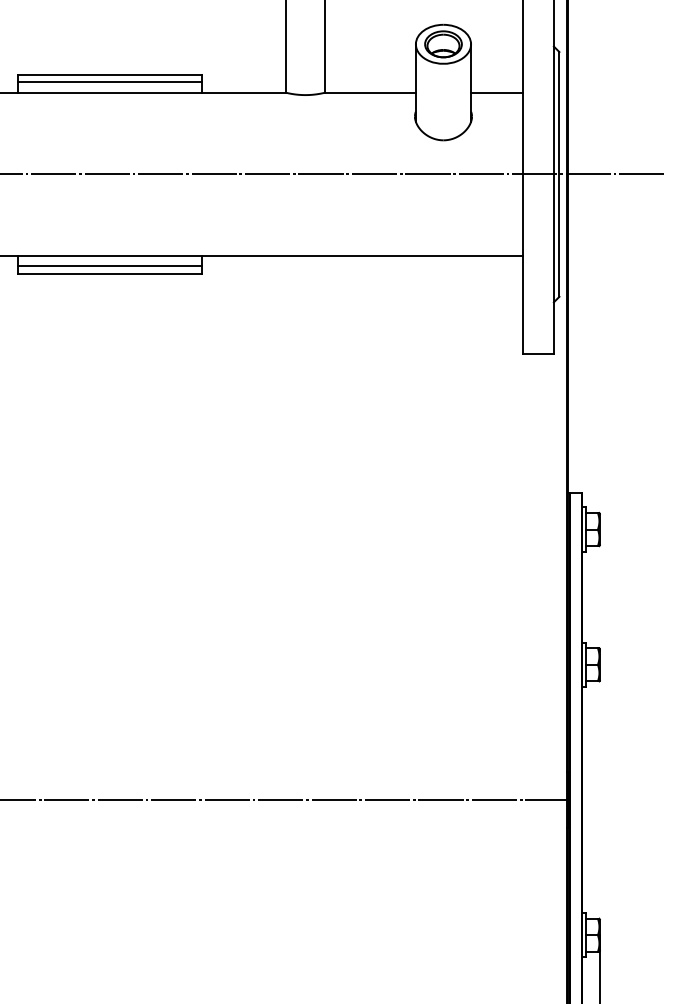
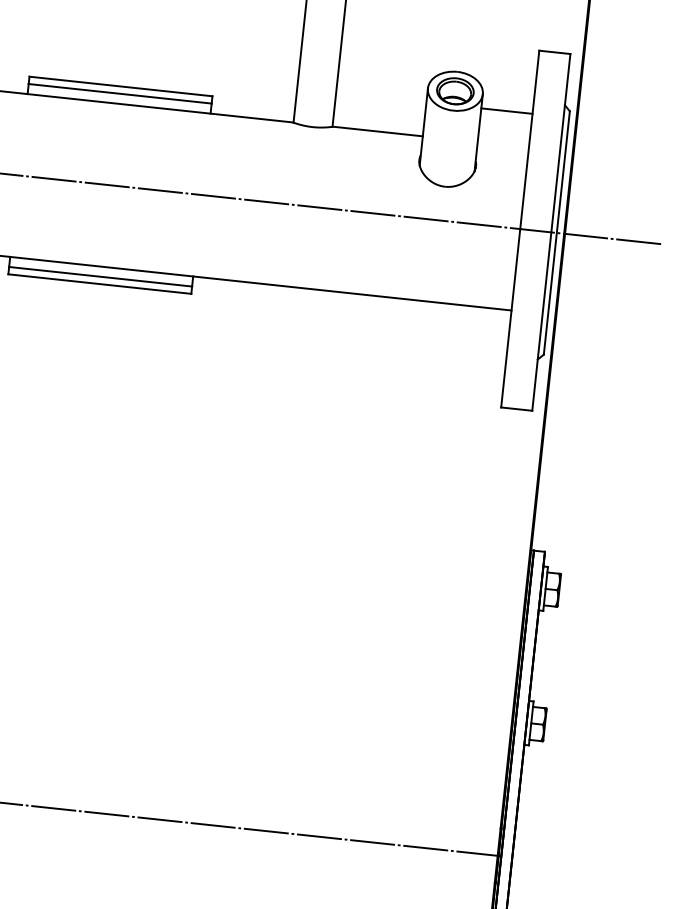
line: (496, 92) -> (506, 111), moved

